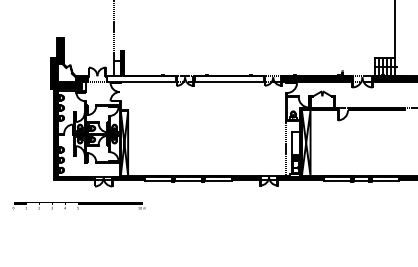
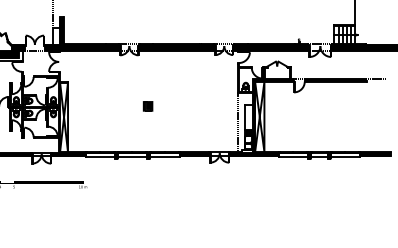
hatch: (140, 78) -> (81, 47), added
hatch: (229, 78) -> (177, 47), added
part: (202, 133) -> (148, 106), added

